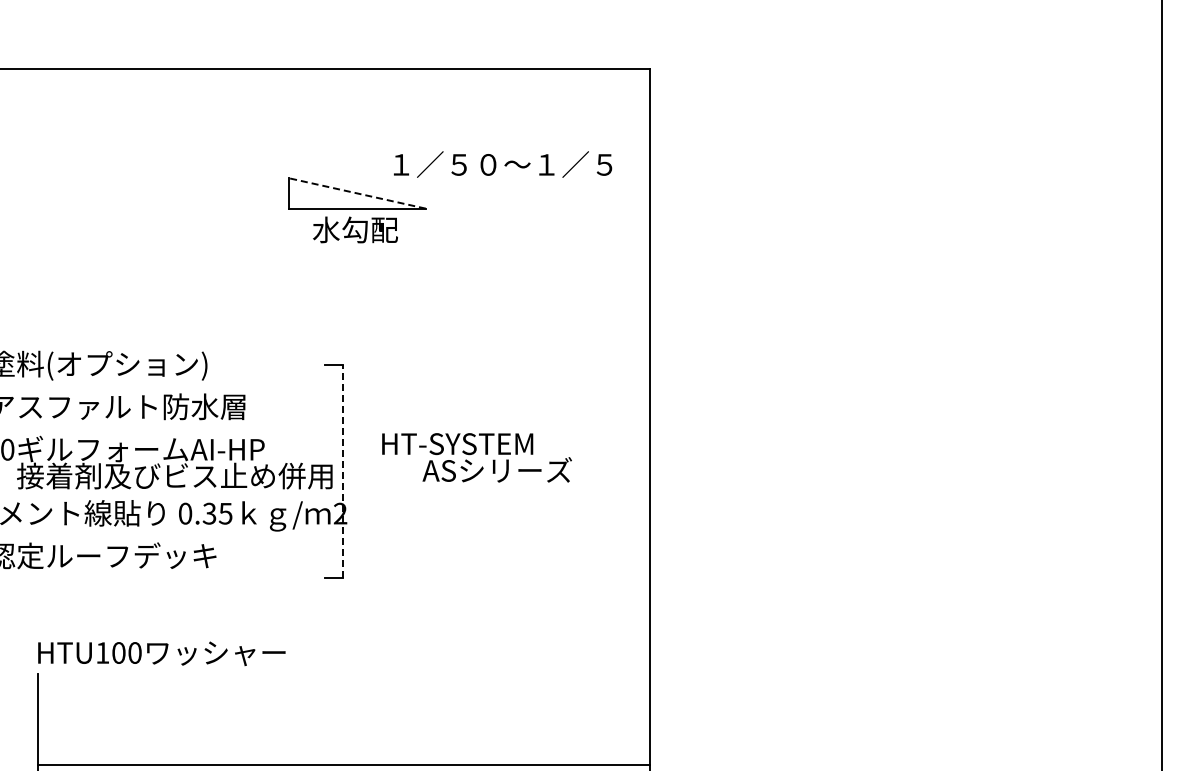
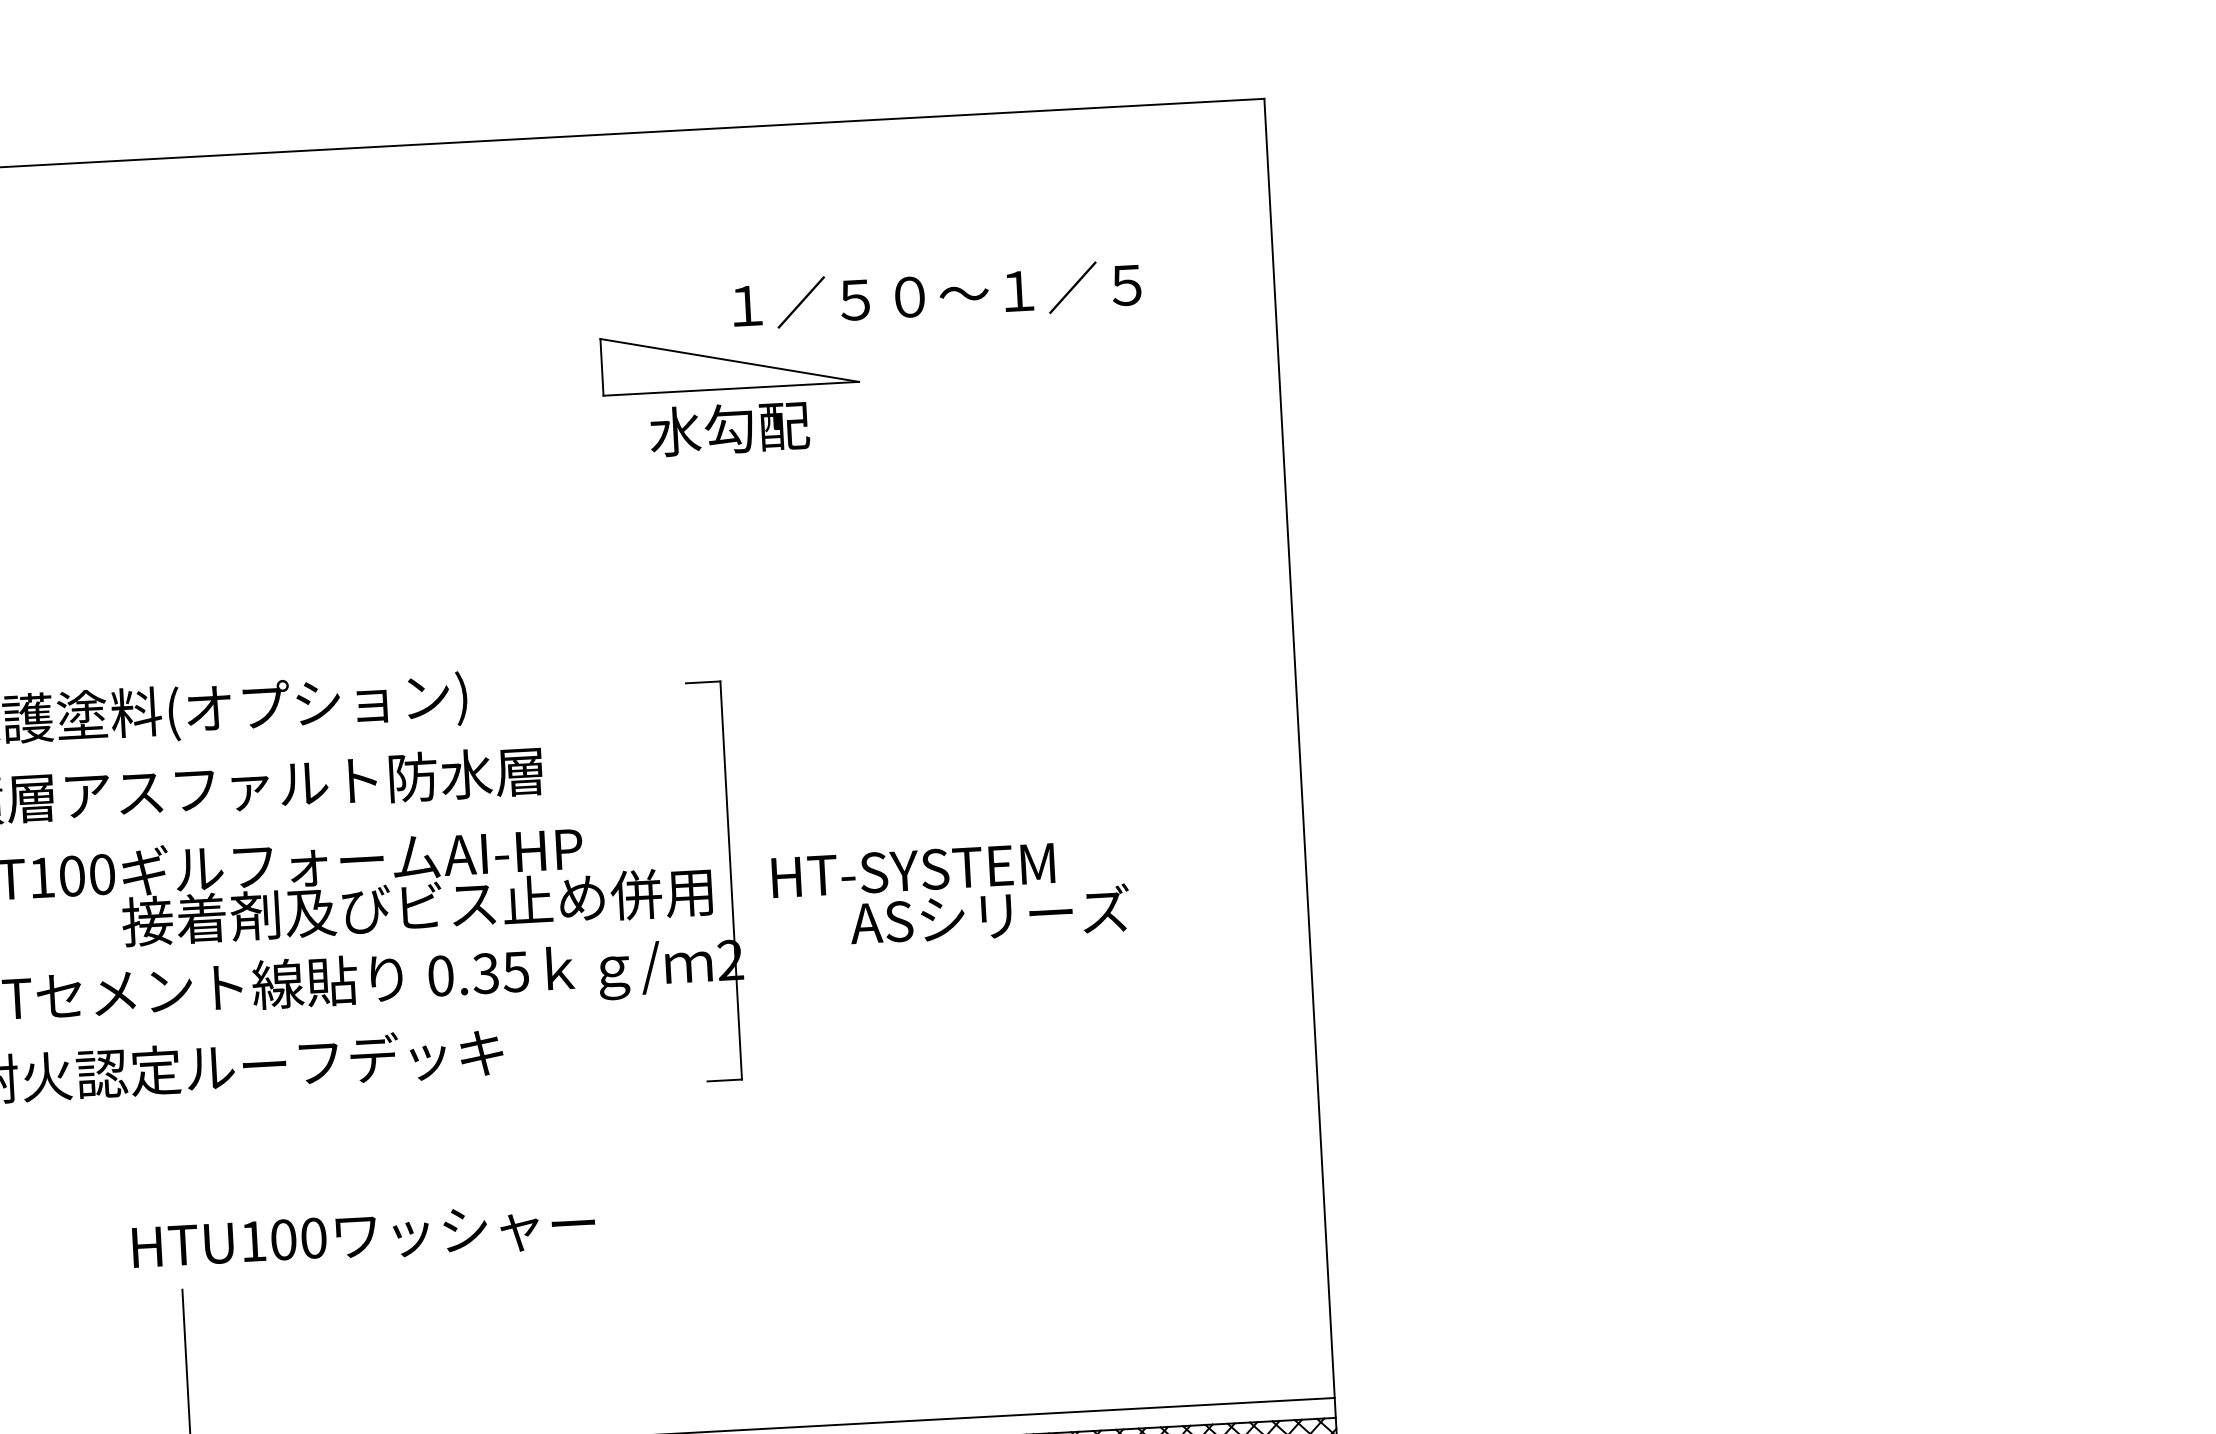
text: (503, 164) -> (938, 294), moved
line: (356, 193) -> (728, 360), dashed -> solid
text: (476, 457) -> (949, 893), moved
line: (343, 471) -> (731, 881), dashed -> solid
text: (161, 653) -> (363, 1236), moved

